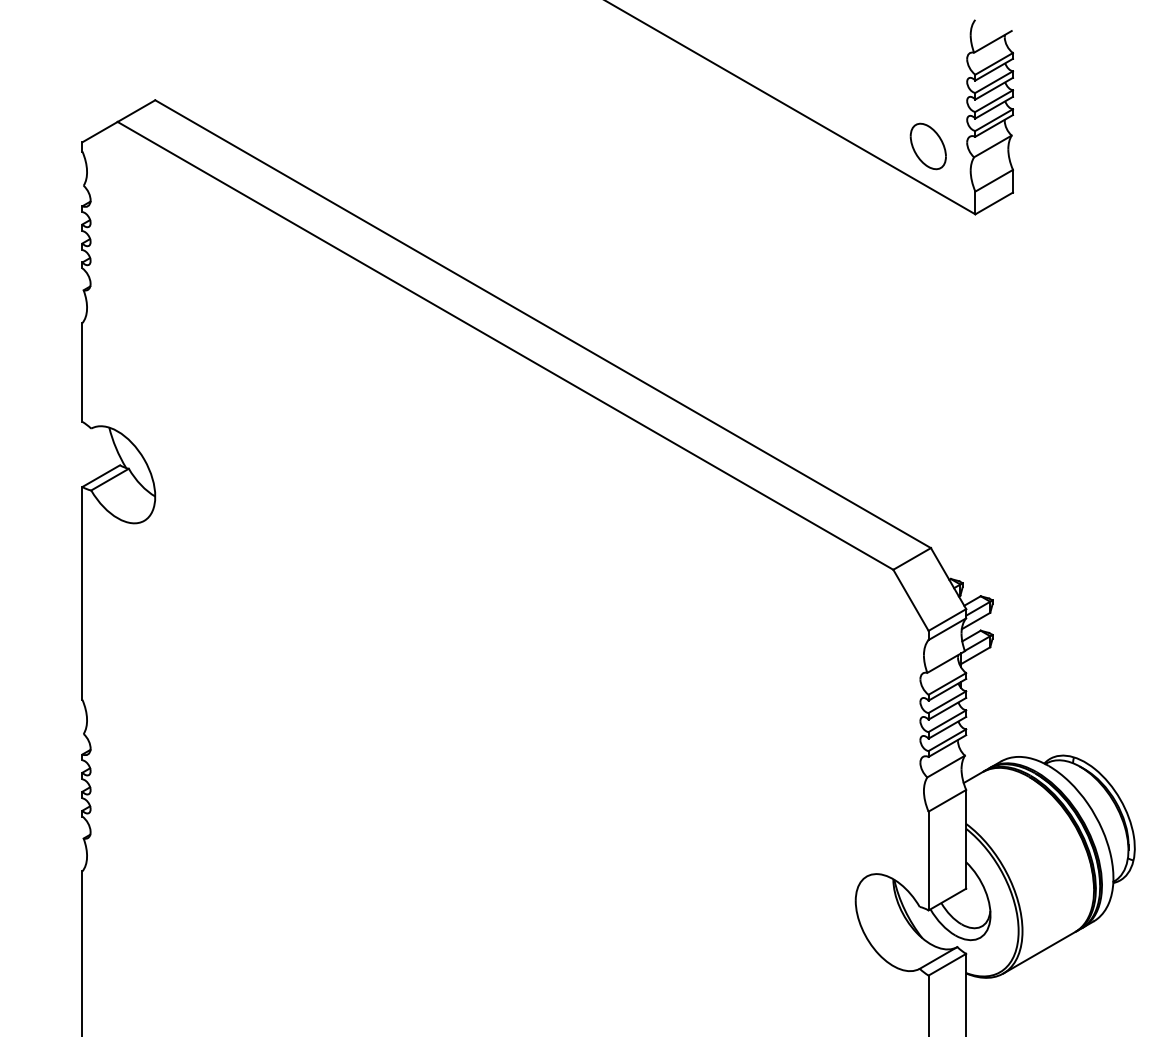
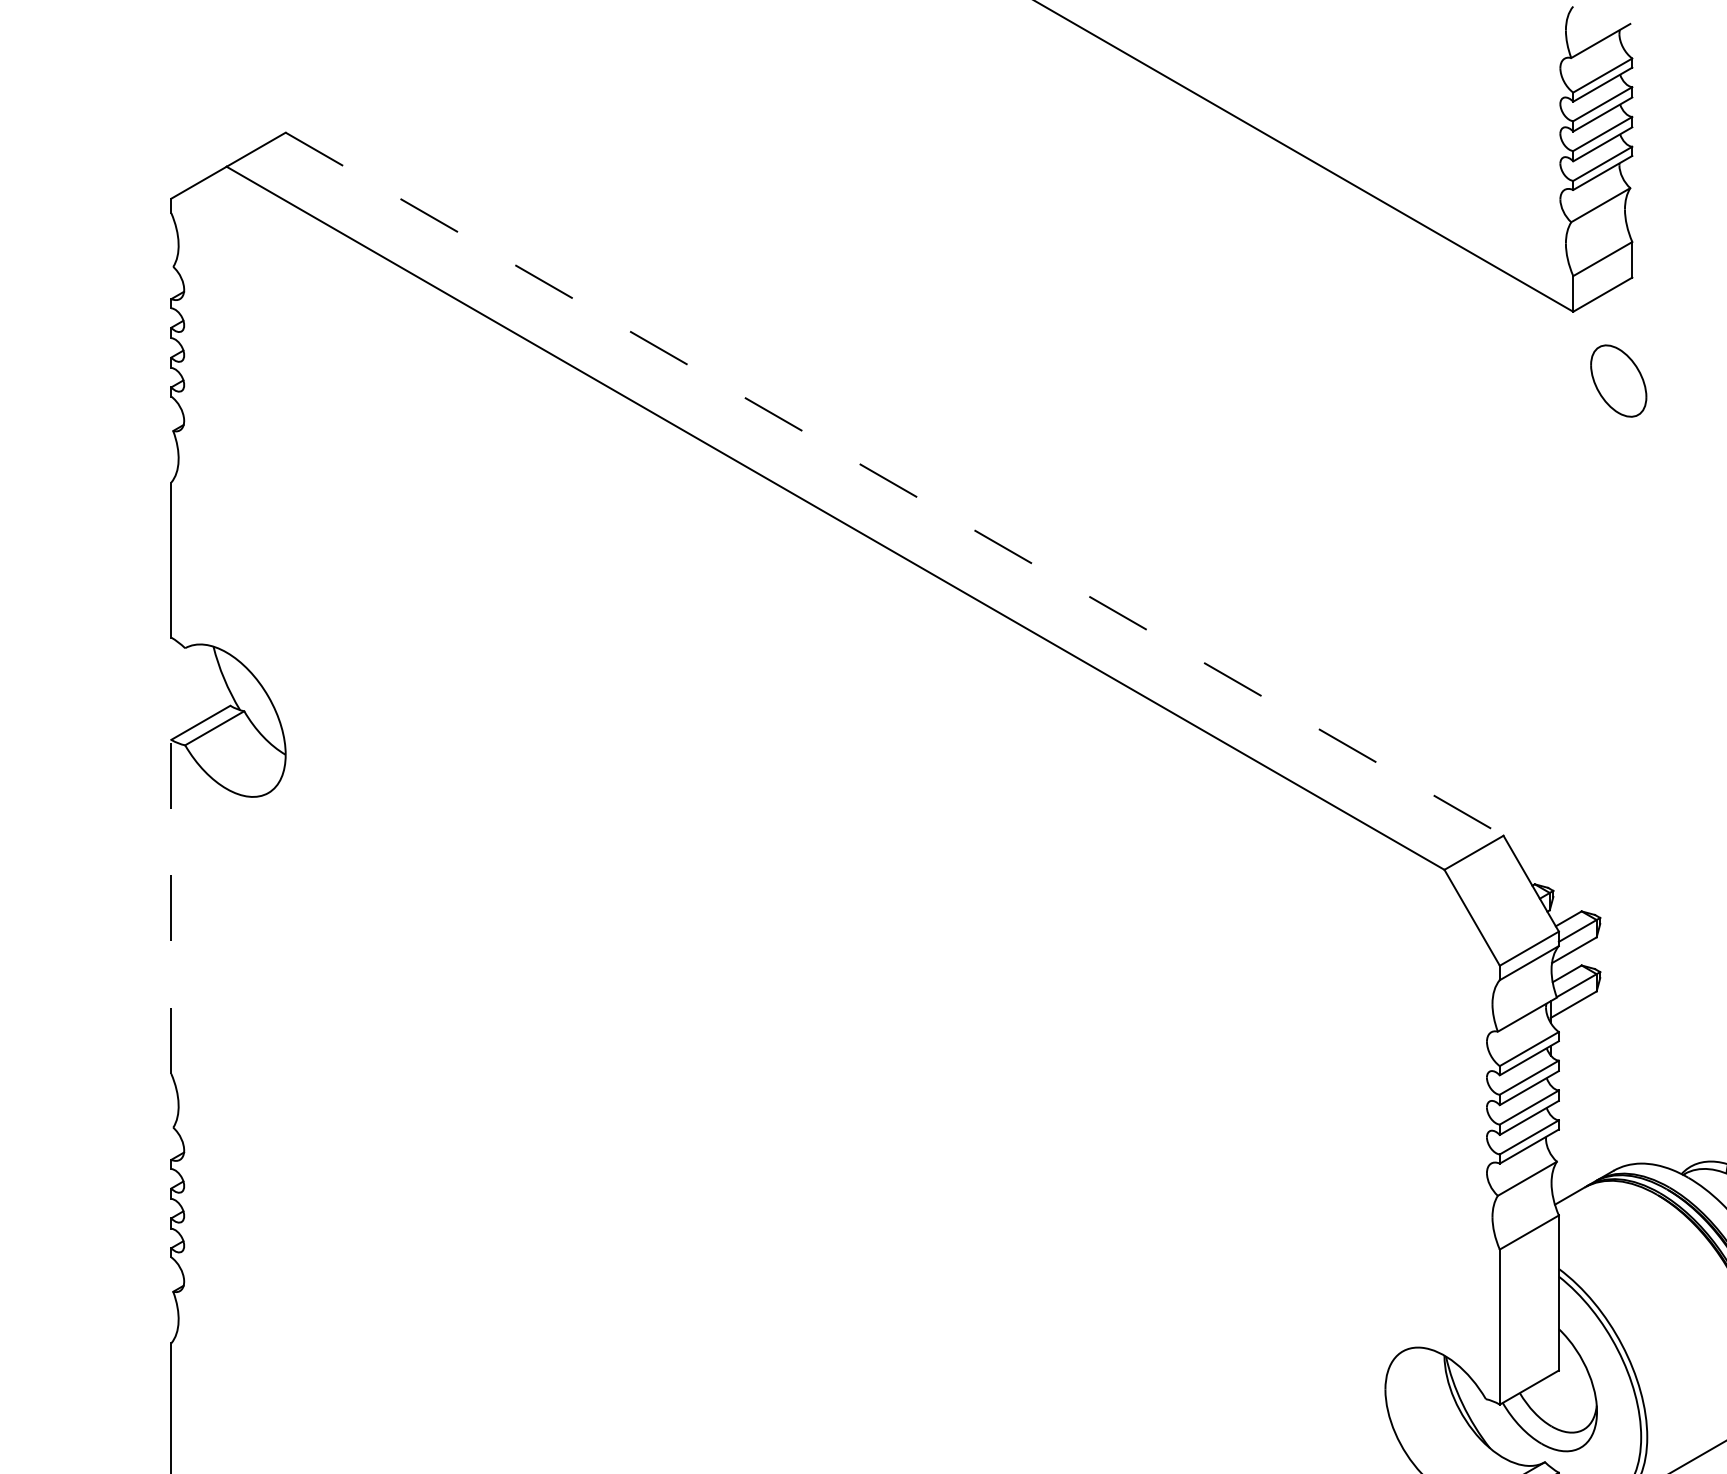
part: (927, 146) -> (1617, 381), moved
line: (543, 324) -> (895, 484), solid -> dashed
line: (82, 592) -> (171, 905), solid -> dashed

